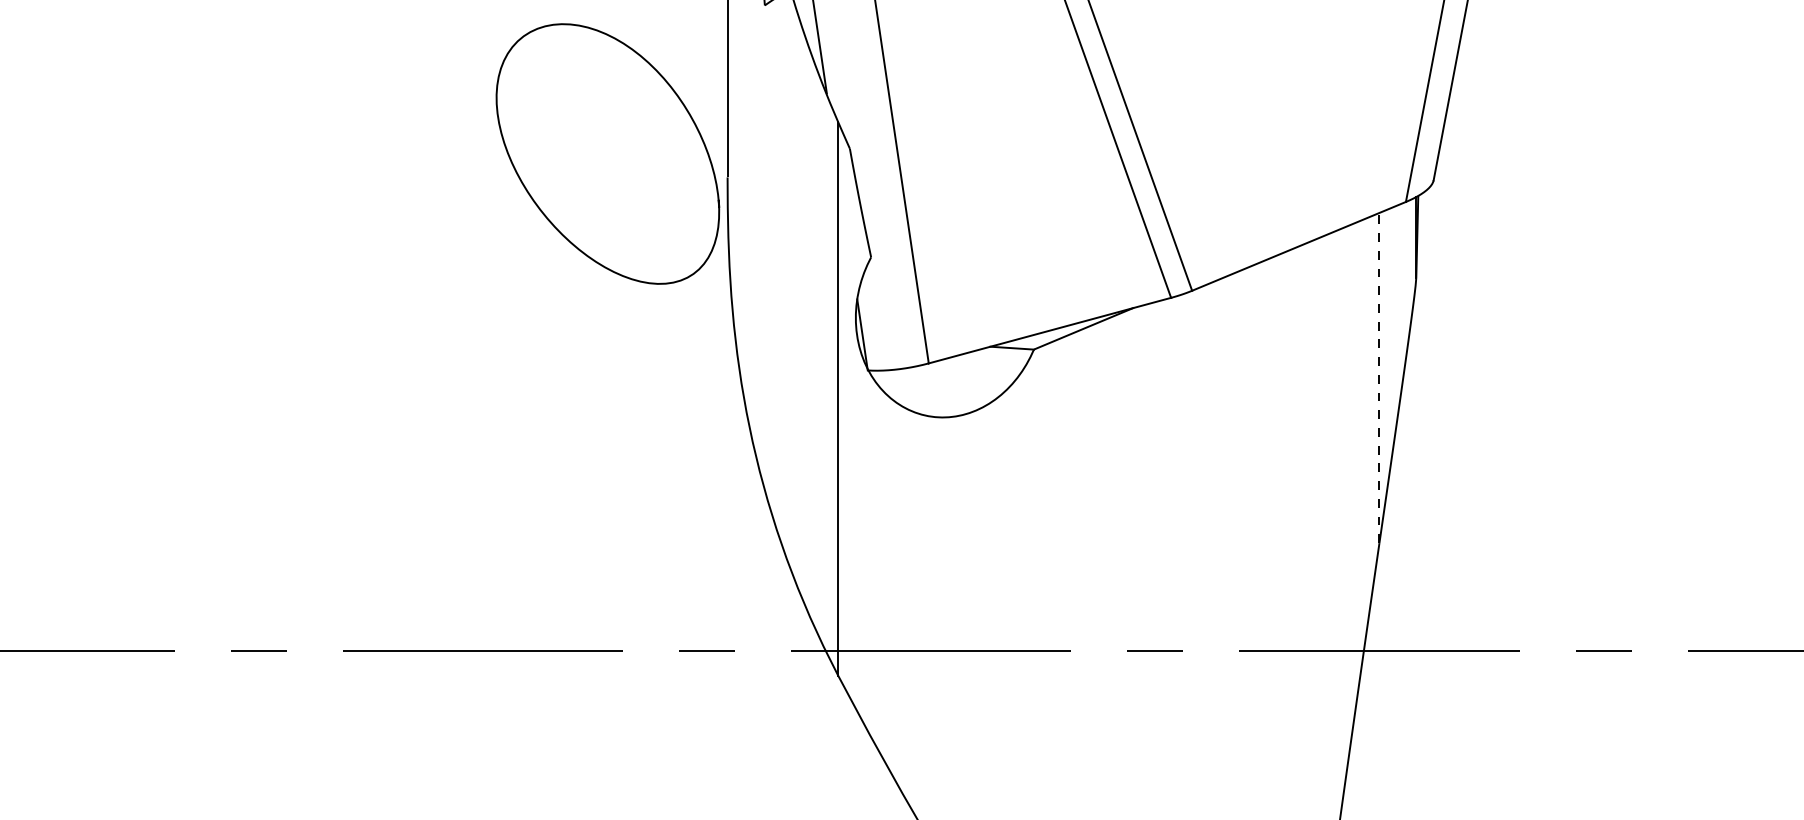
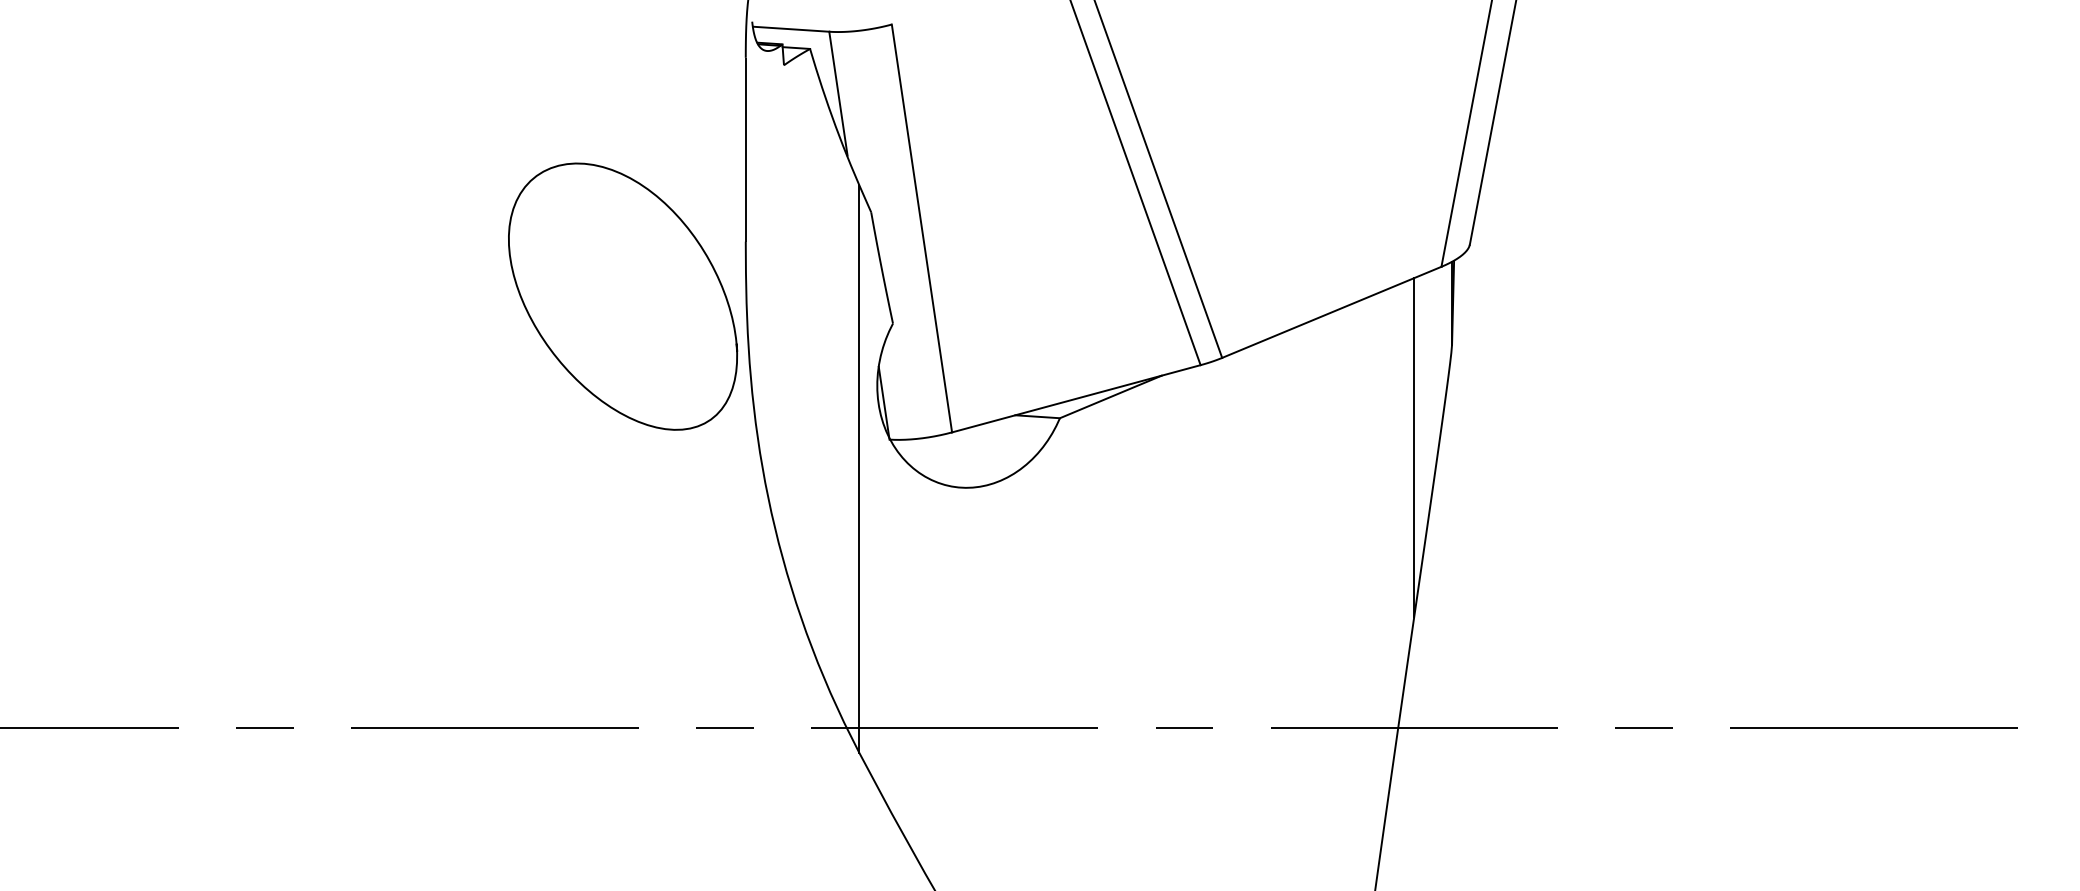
curve: (540, 207) -> (553, 351), moved
line: (1379, 377) -> (1414, 446), dashed -> solid

